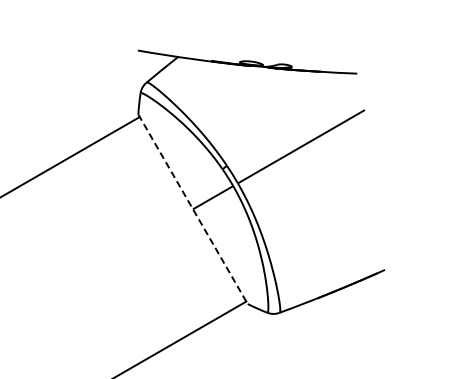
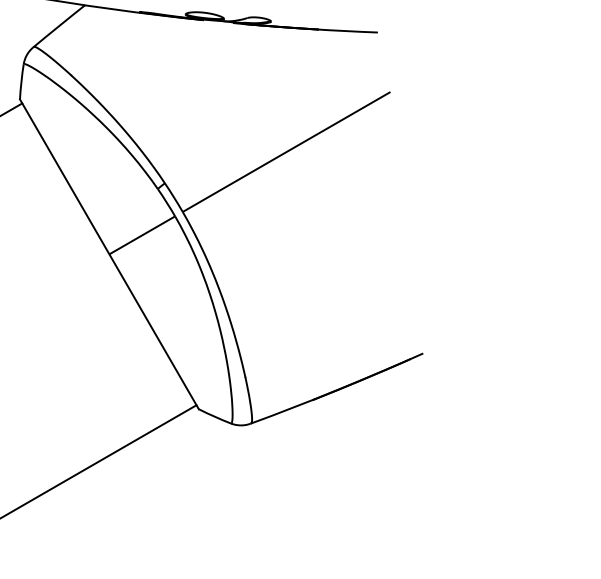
line: (193, 209) -> (110, 254), dashed -> solid

